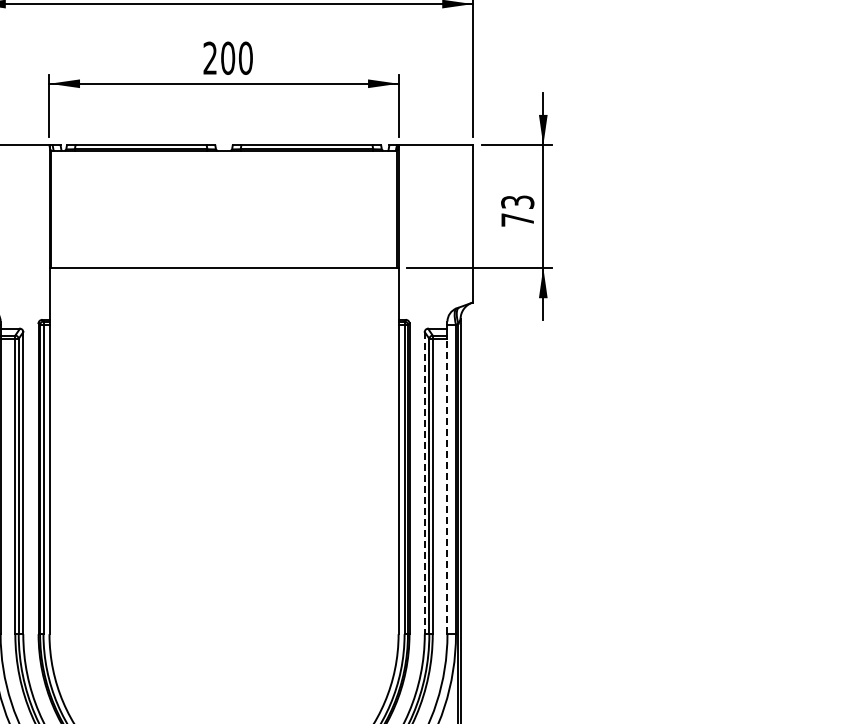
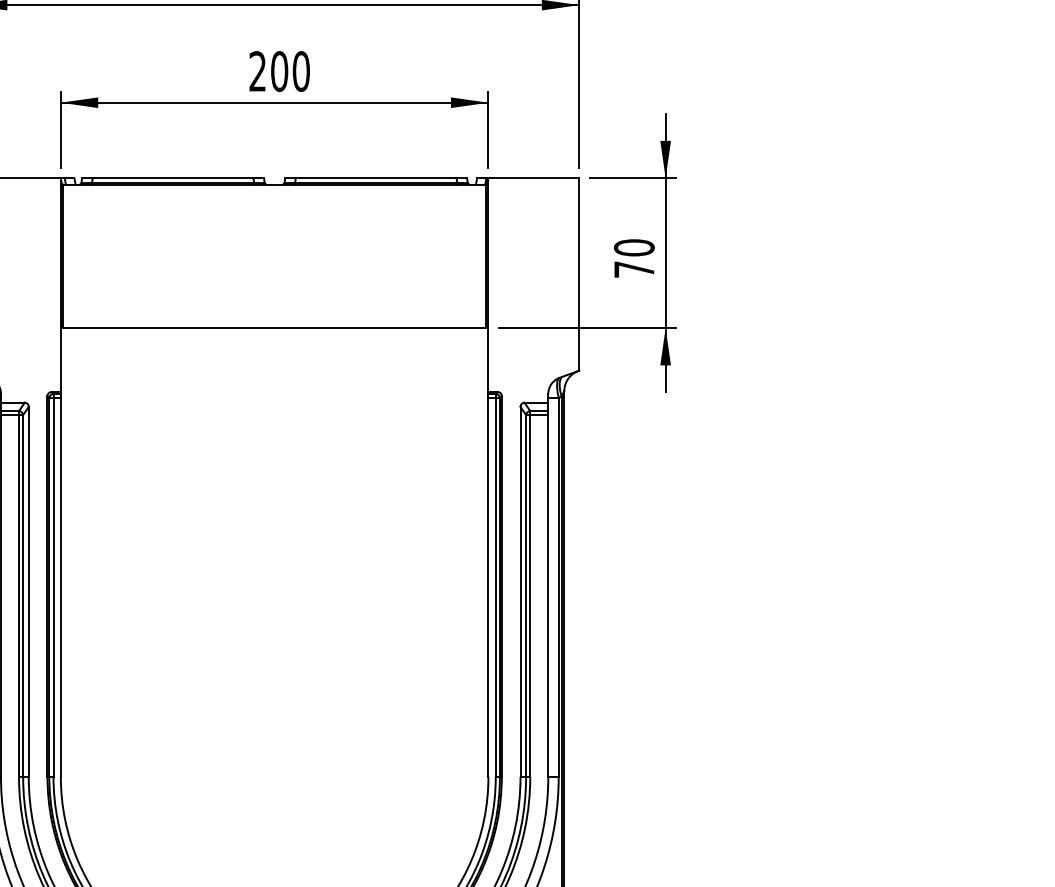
text: (517, 202) -> (634, 248), 73 -> 70
line: (424, 483) -> (520, 592), dashed -> solid
line: (447, 486) -> (548, 595), dashed -> solid

